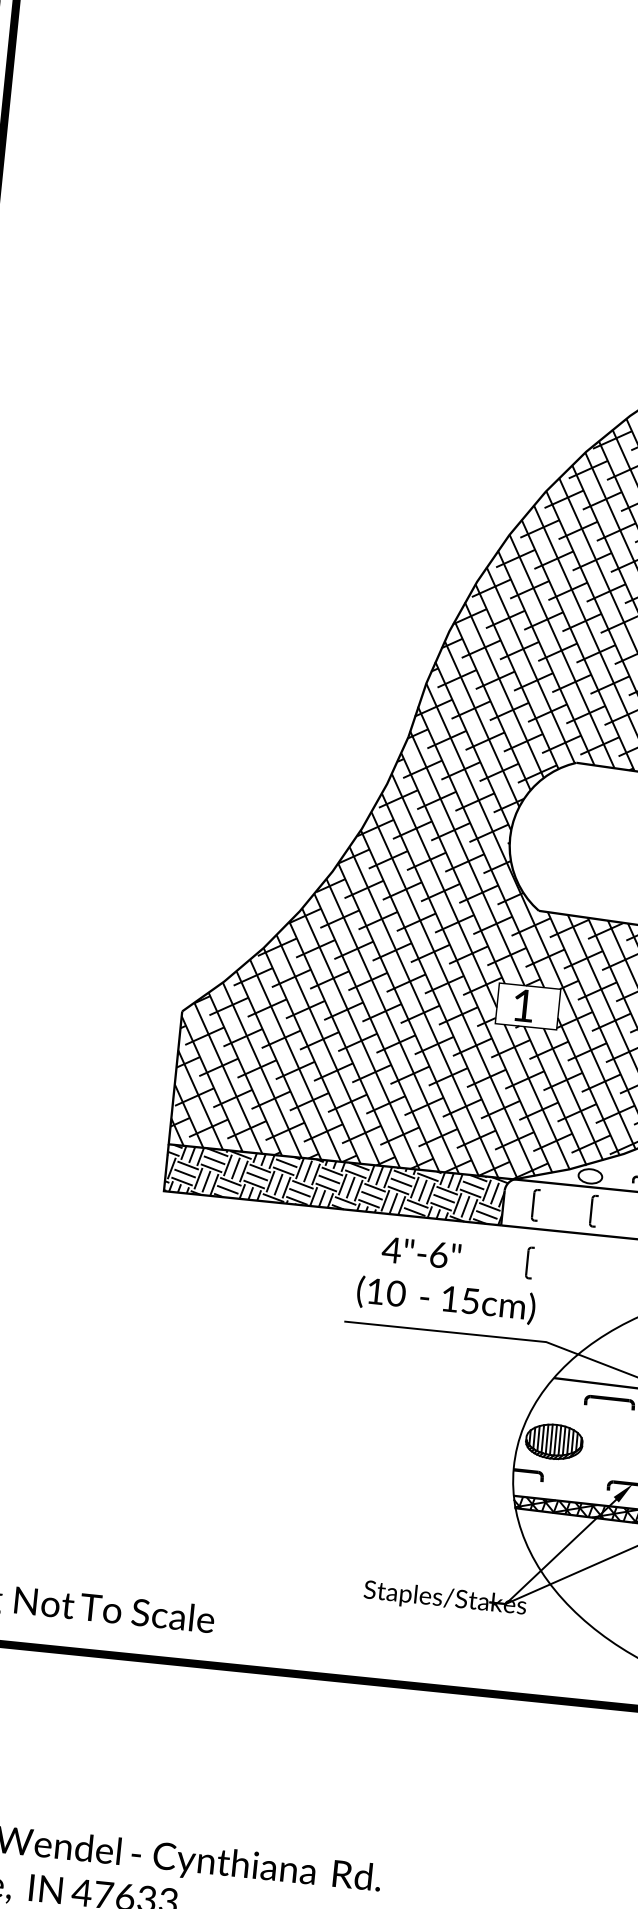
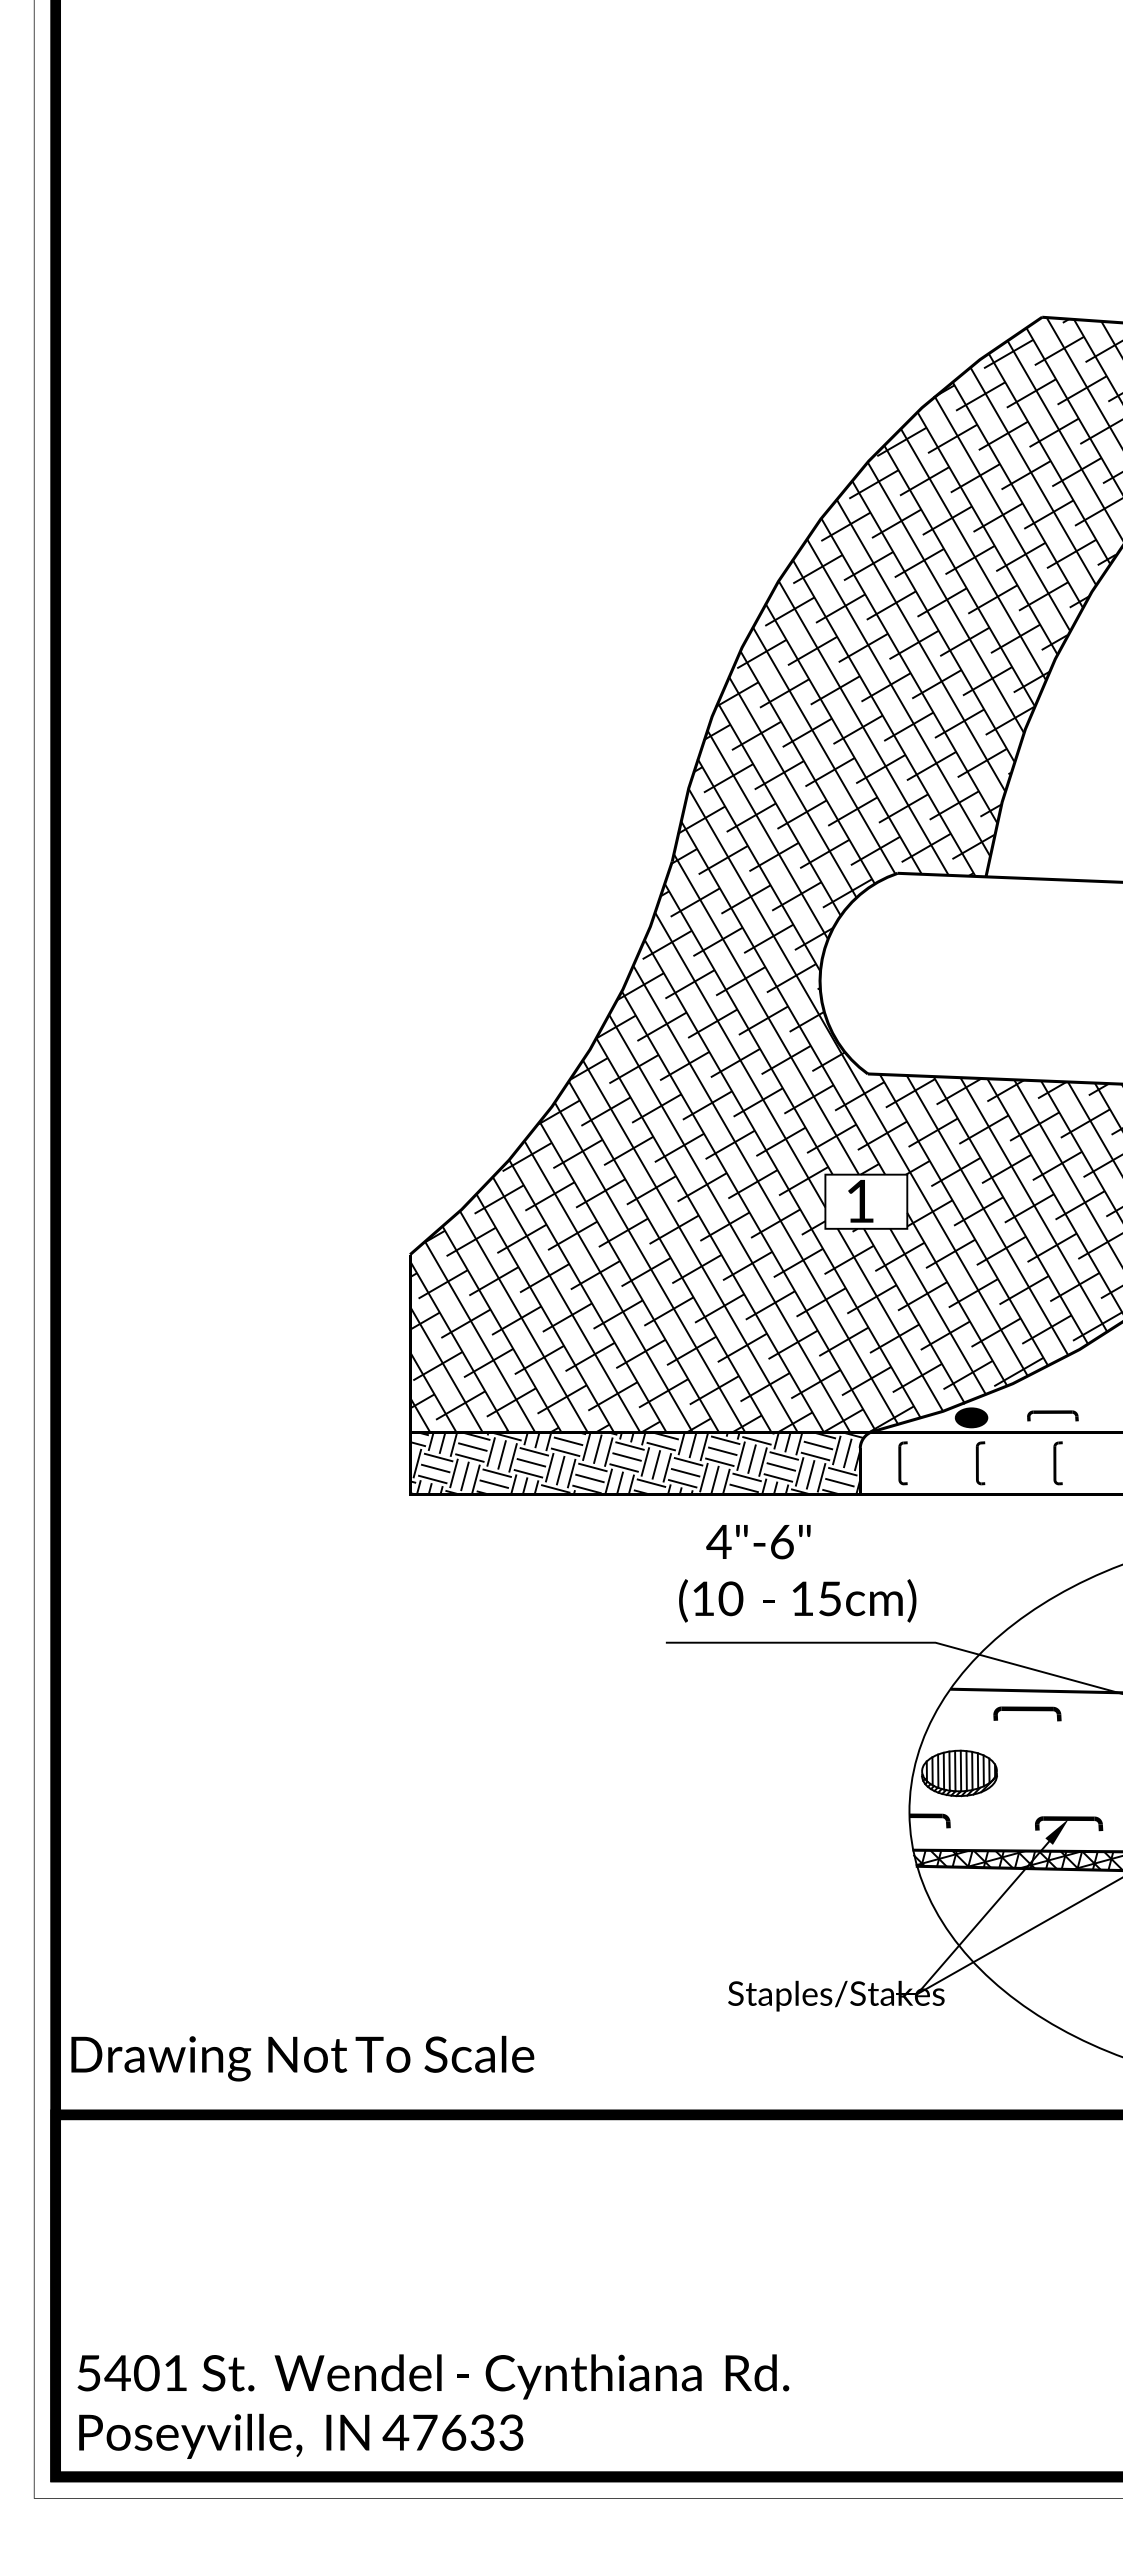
fill: (590, 1176) -> (971, 1417), added
curve: (528, 1262) -> (901, 1540), removed

